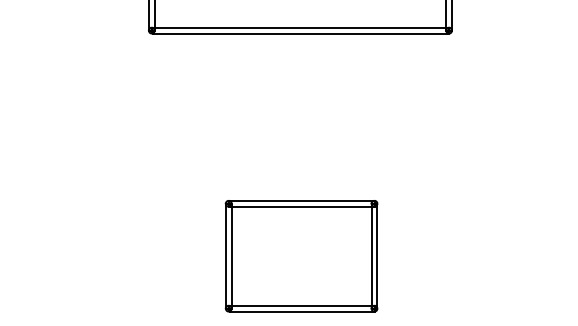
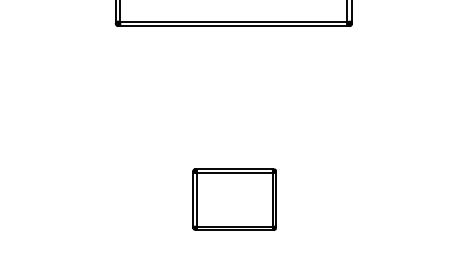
part: (301, 256) -> (234, 199), size x0.7

